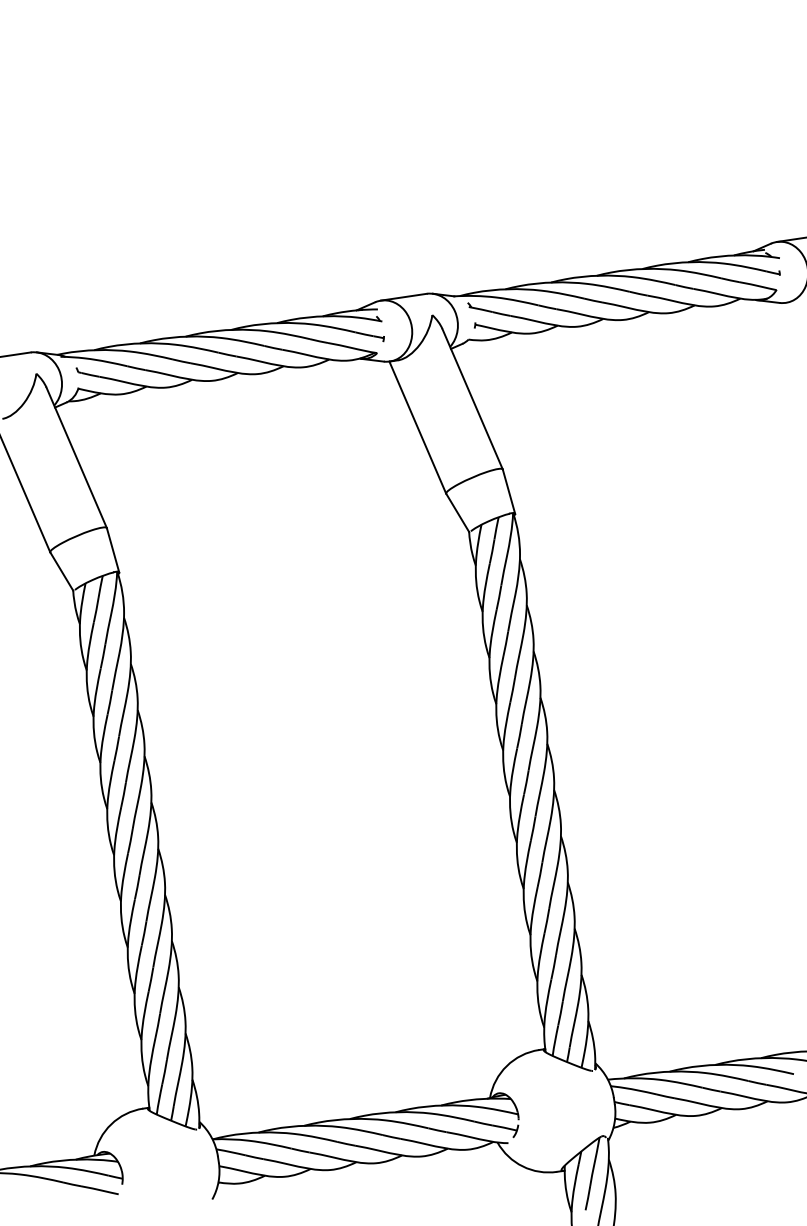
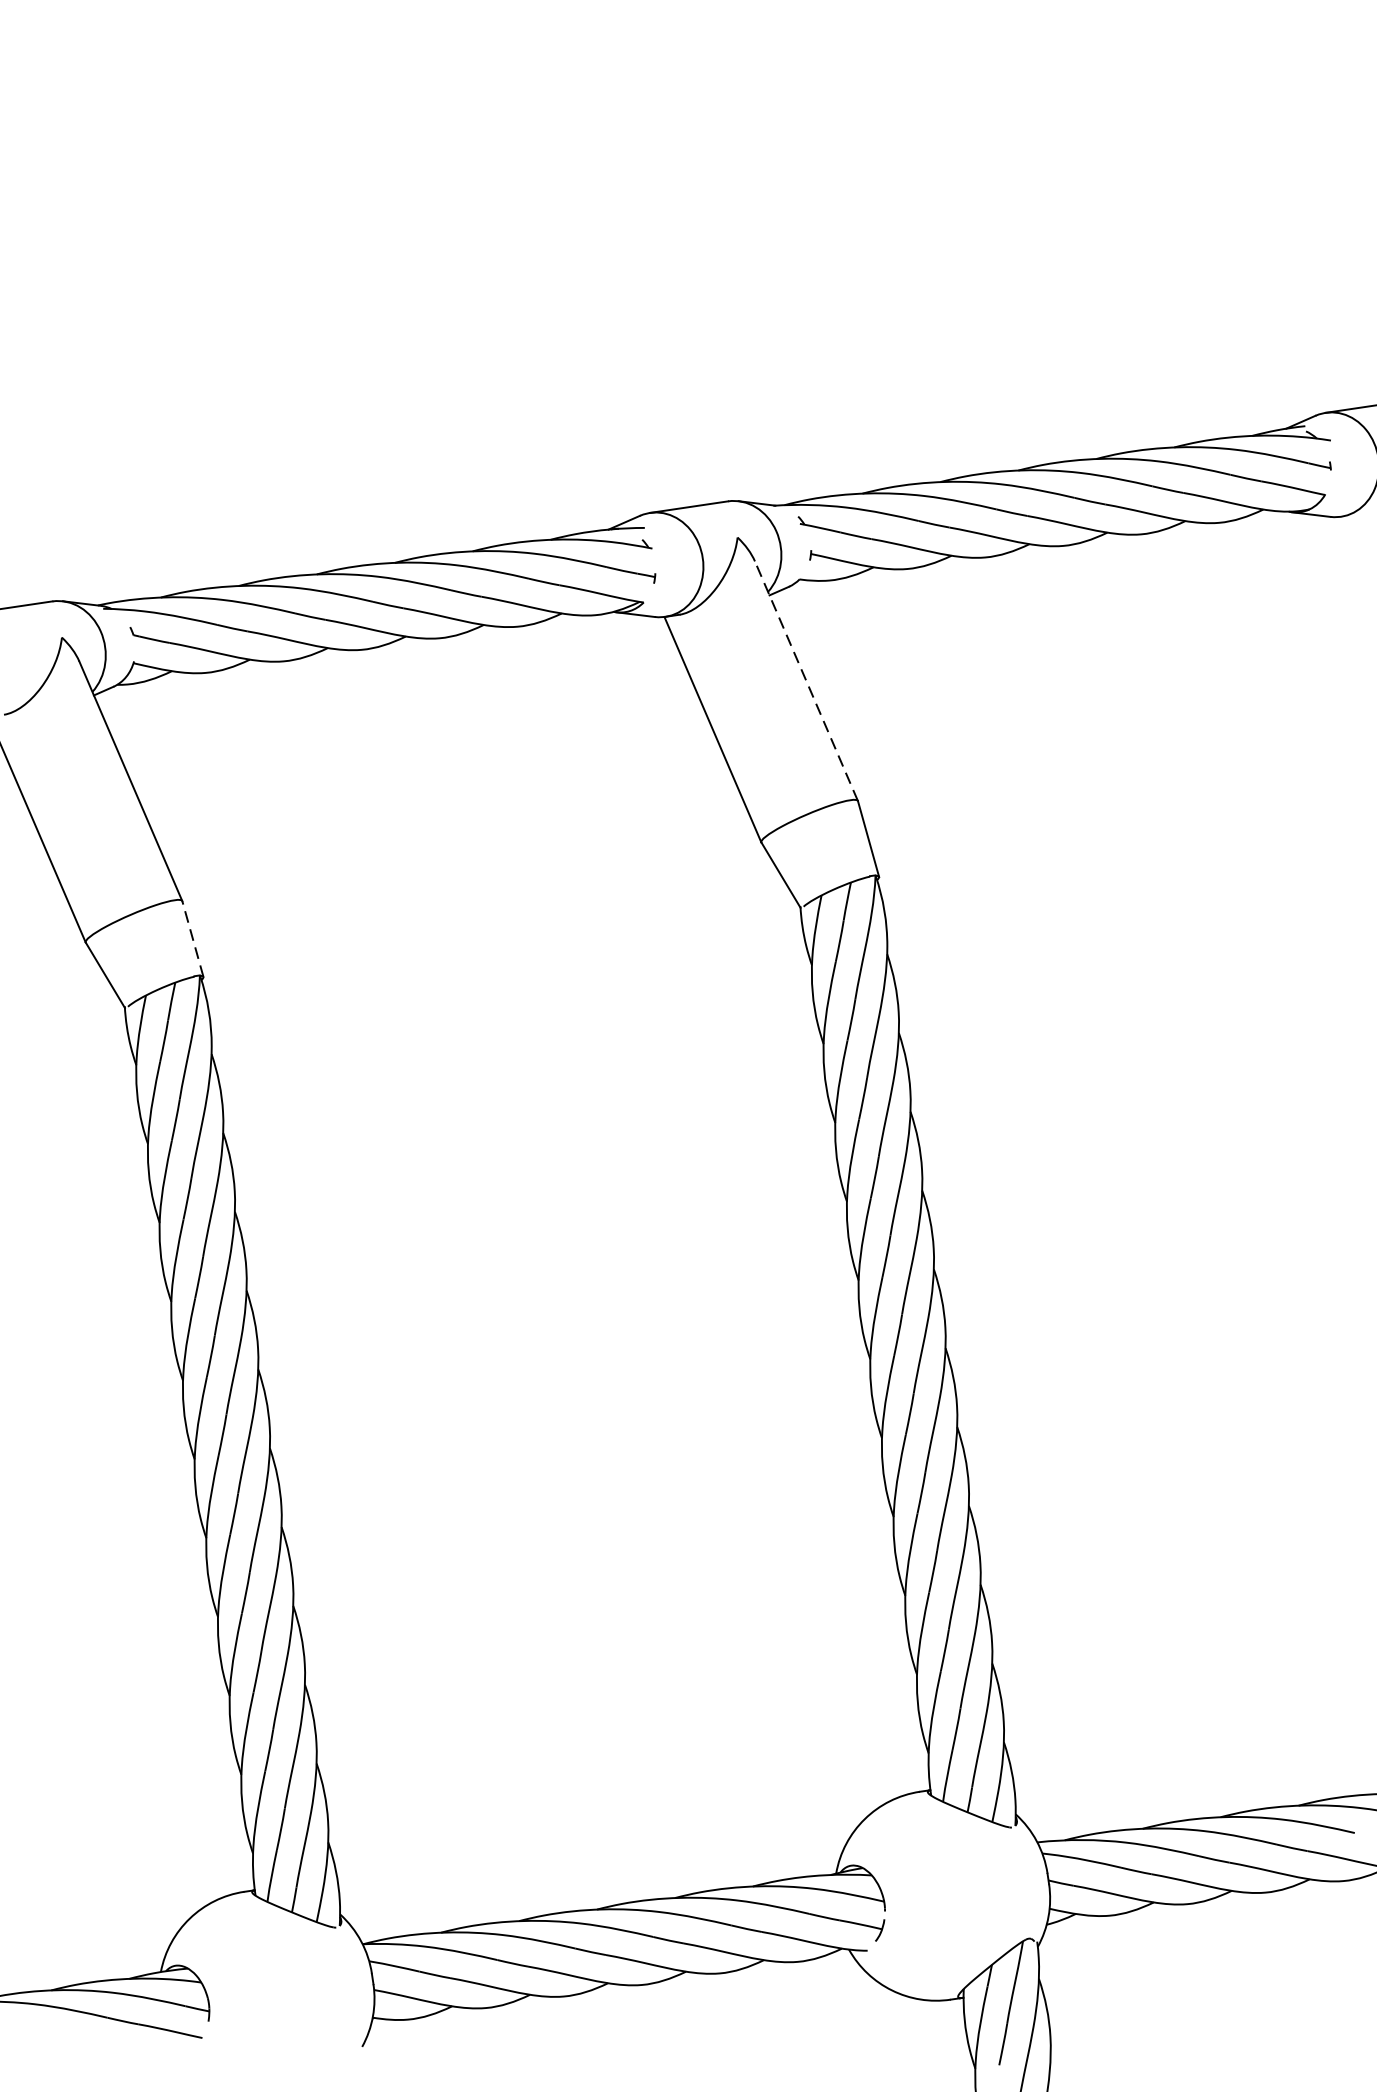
line: (472, 398) -> (806, 679), solid -> dashed
line: (112, 549) -> (191, 937), solid -> dashed

